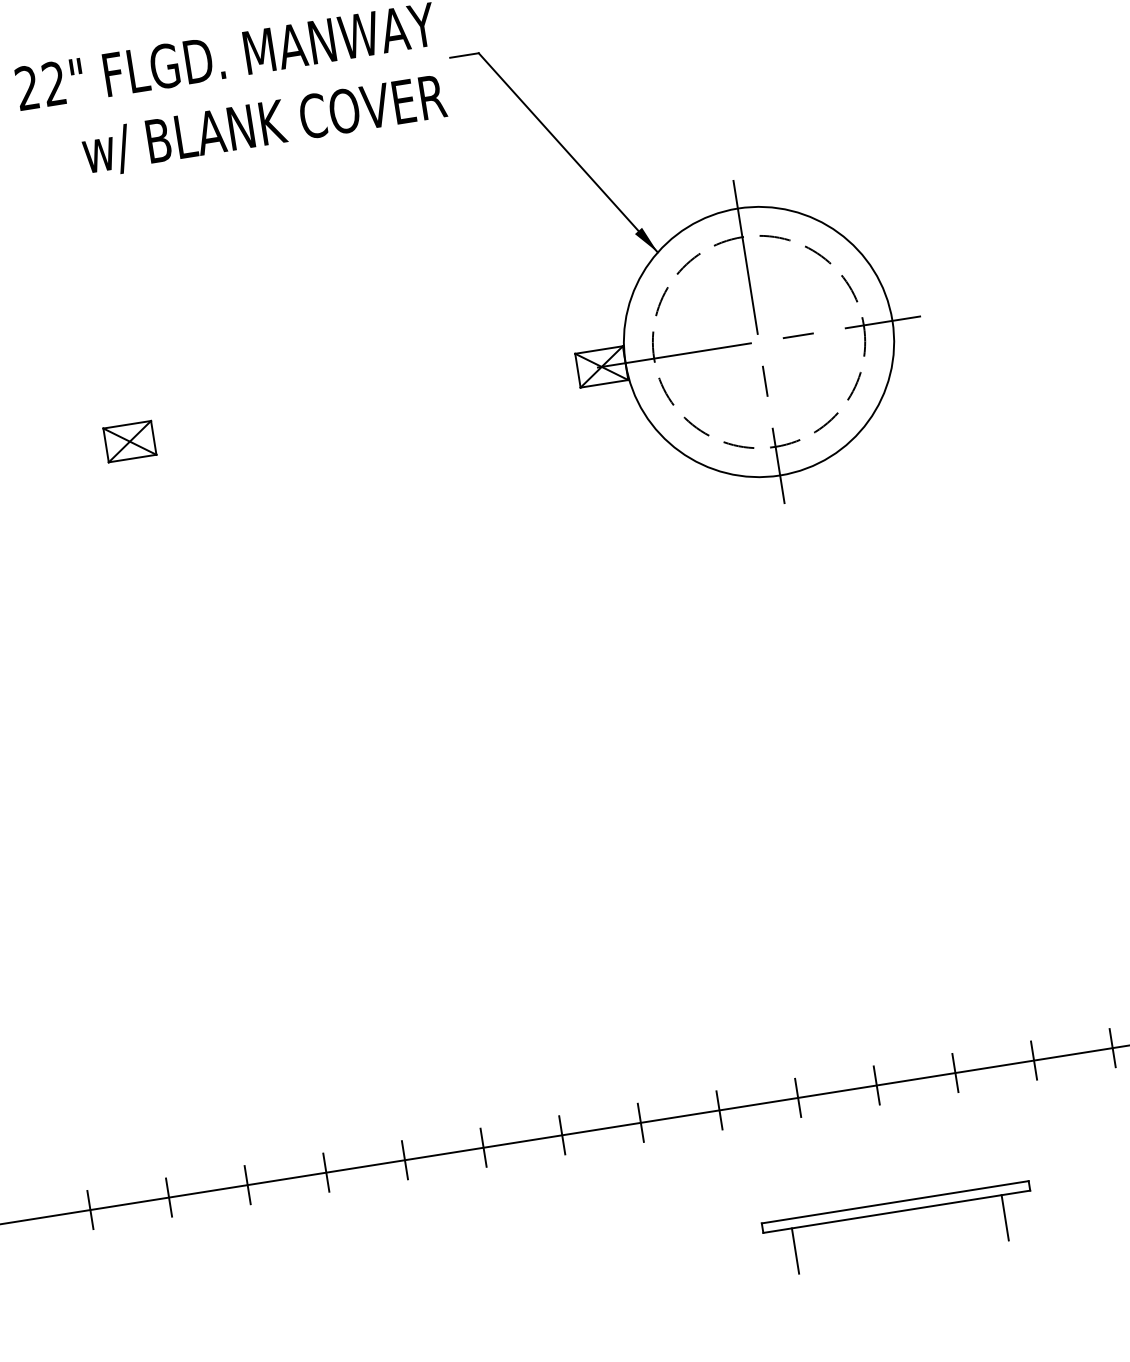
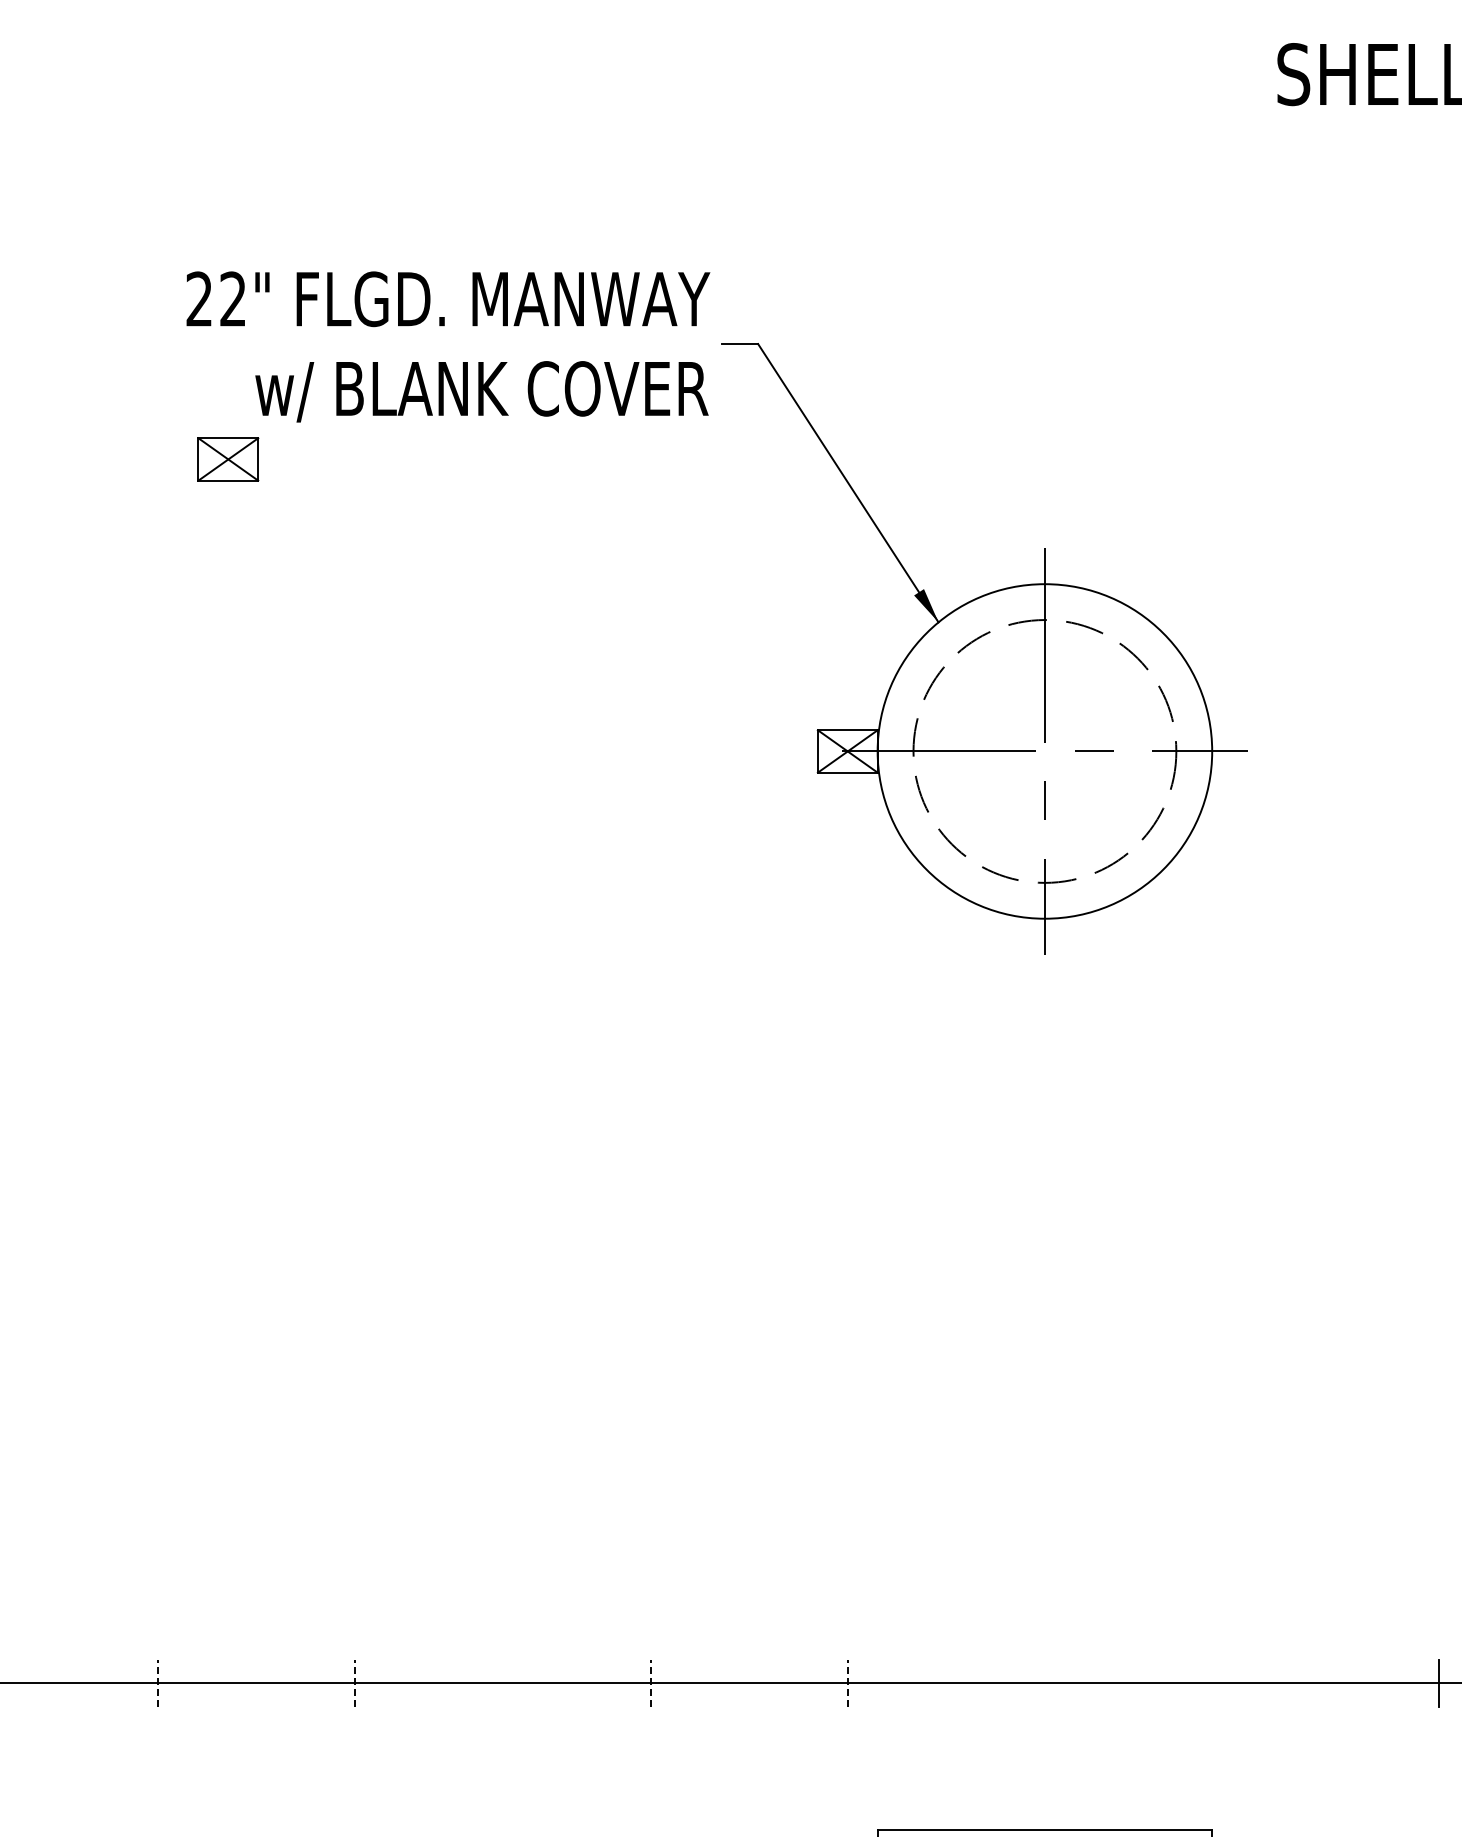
part: (130, 441) -> (228, 459), moved
line: (1112, 1048) -> (1340, 1683), removed
line: (1034, 1060) -> (1242, 1683), removed
line: (955, 1073) -> (1143, 1683), removed
line: (876, 1085) -> (1044, 1683), removed
line: (798, 1097) -> (946, 1683), removed
line: (719, 1110) -> (847, 1683), solid -> dashed
line: (641, 1122) -> (749, 1683), removed
line: (562, 1135) -> (650, 1683), solid -> dashed
line: (483, 1147) -> (552, 1683), removed
line: (404, 1160) -> (453, 1683), removed
line: (325, 1172) -> (354, 1683), solid -> dashed
line: (247, 1185) -> (256, 1683), removed
line: (168, 1197) -> (157, 1683), solid -> dashed
line: (90, 1210) -> (59, 1683), removed

